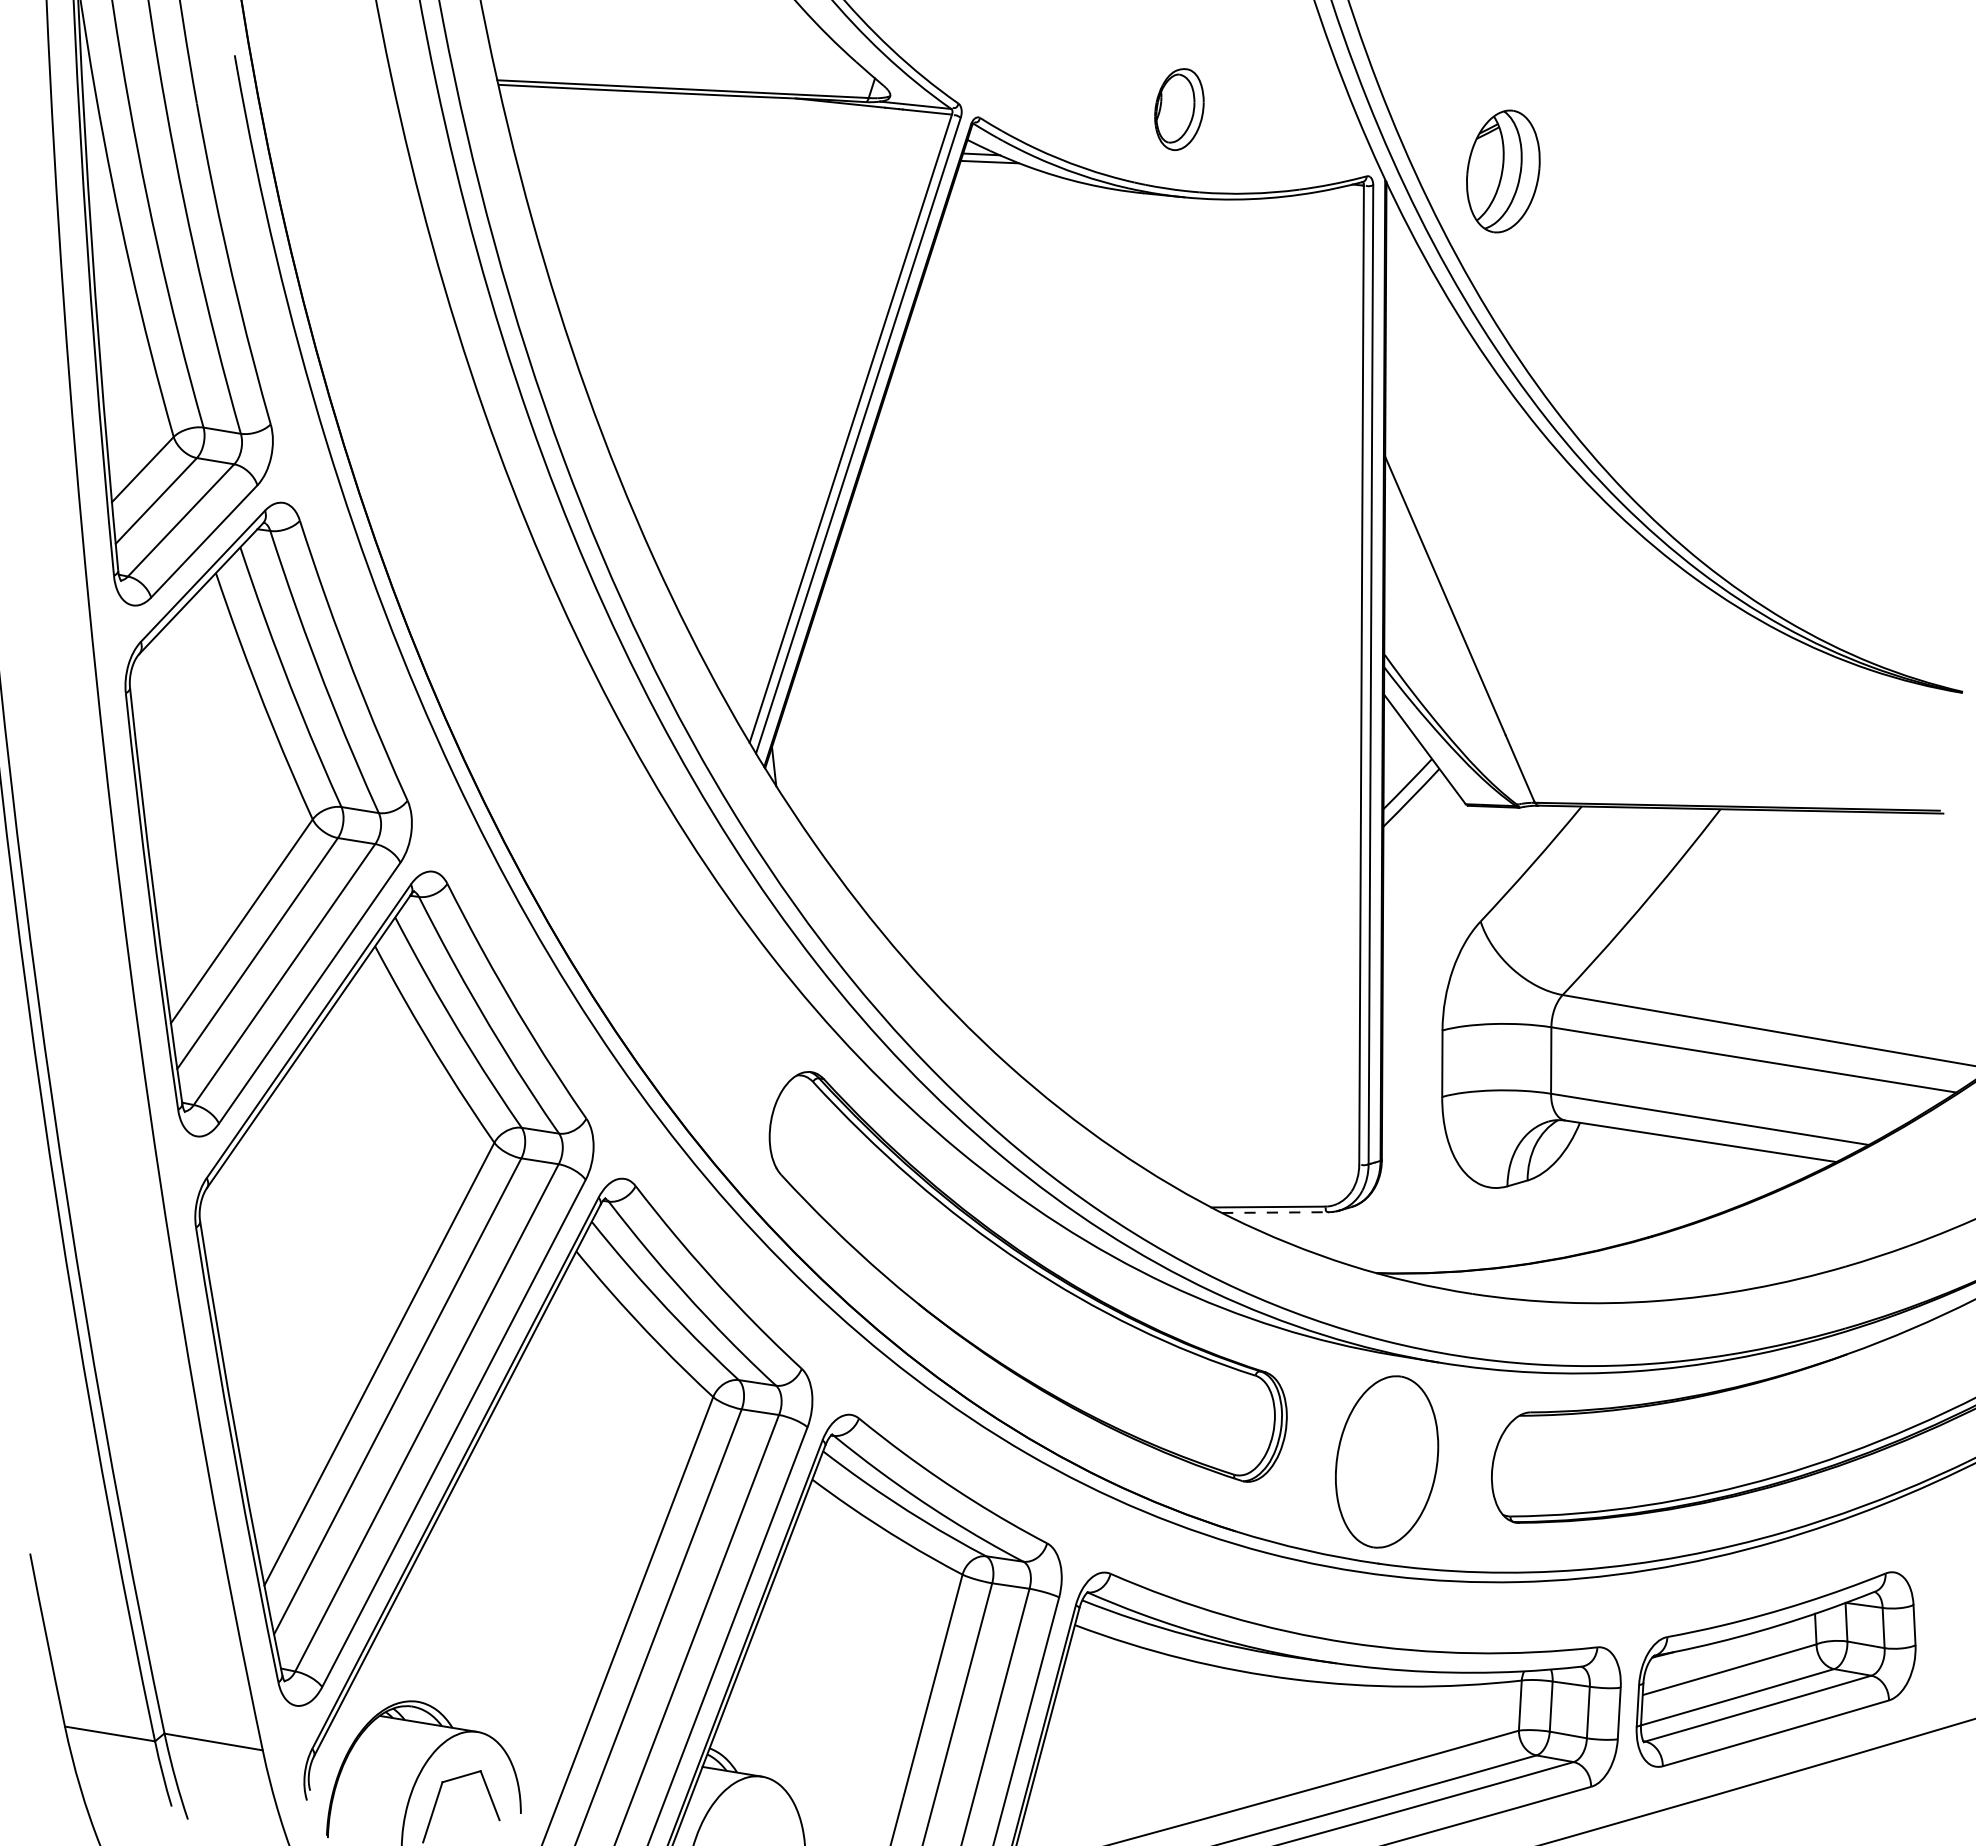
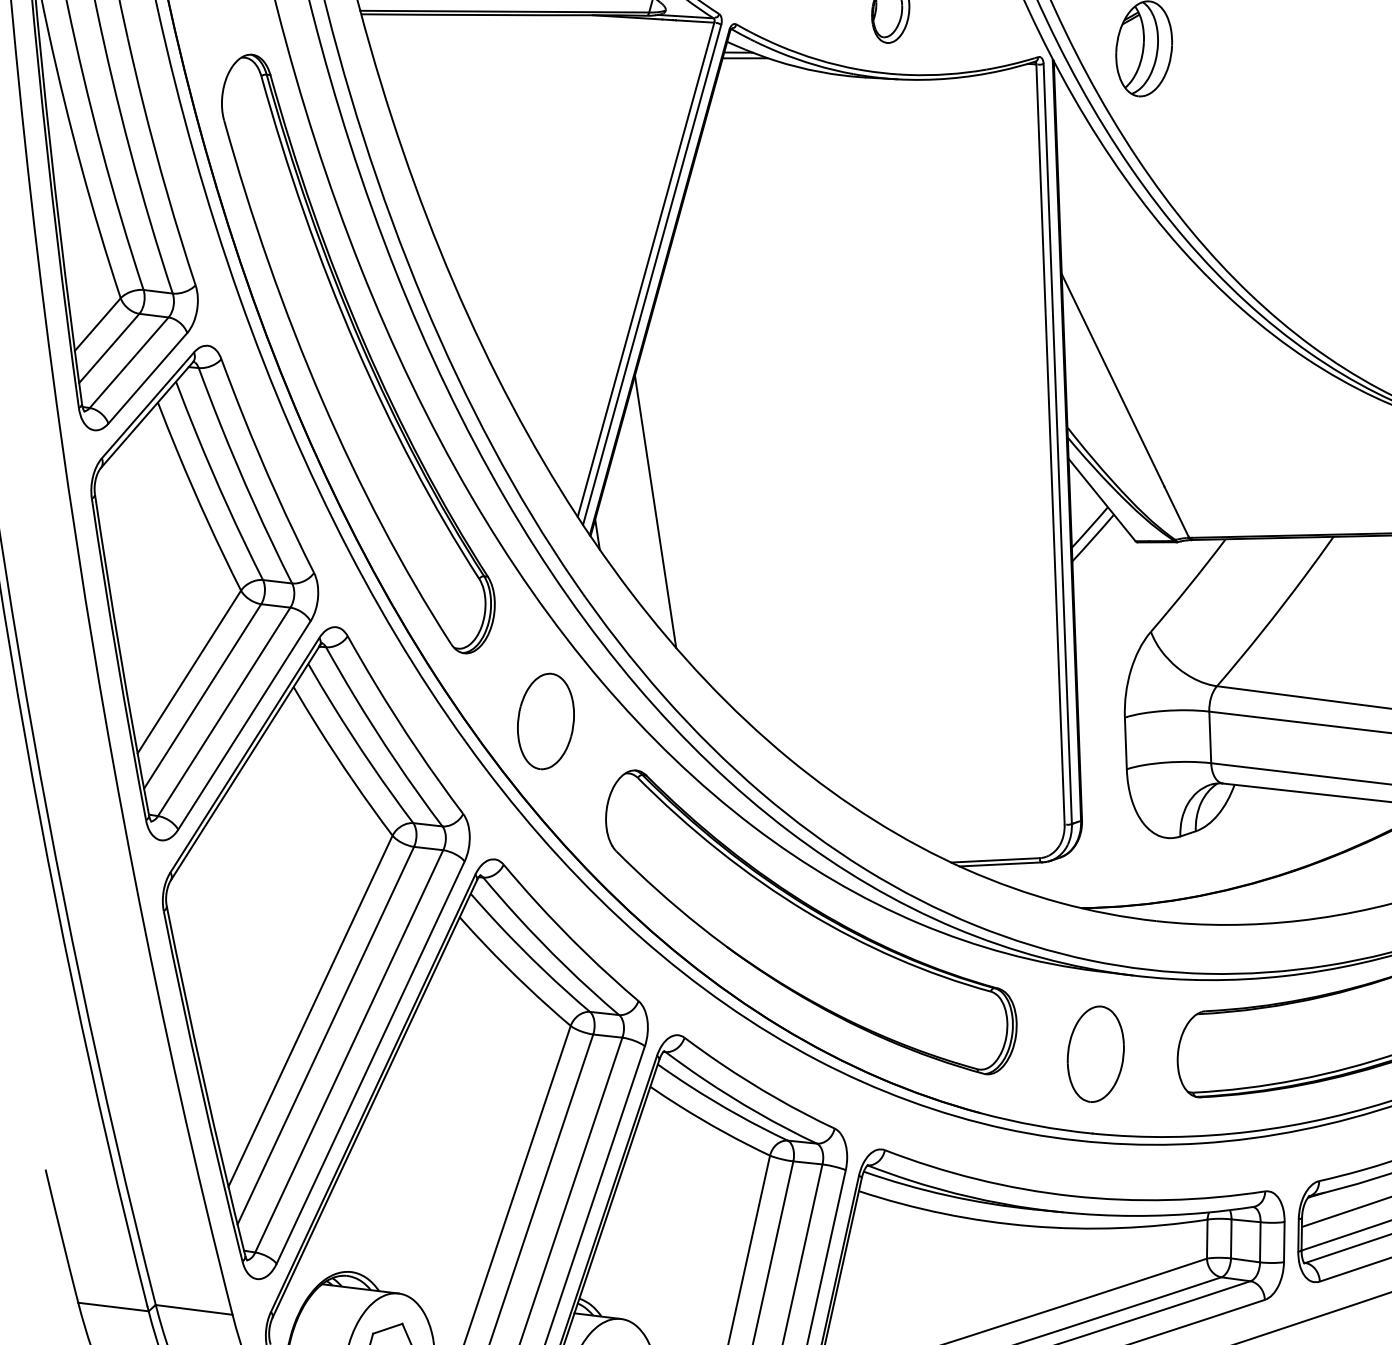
part: (476, 521) -> (358, 353), added
line: (849, 740) -> (655, 511), added
part: (697, 1004) -> (545, 721), added
line: (1275, 1212) -> (1001, 864), dashed -> solid
part: (1386, 1461) -> (1095, 1054), size x0.71

